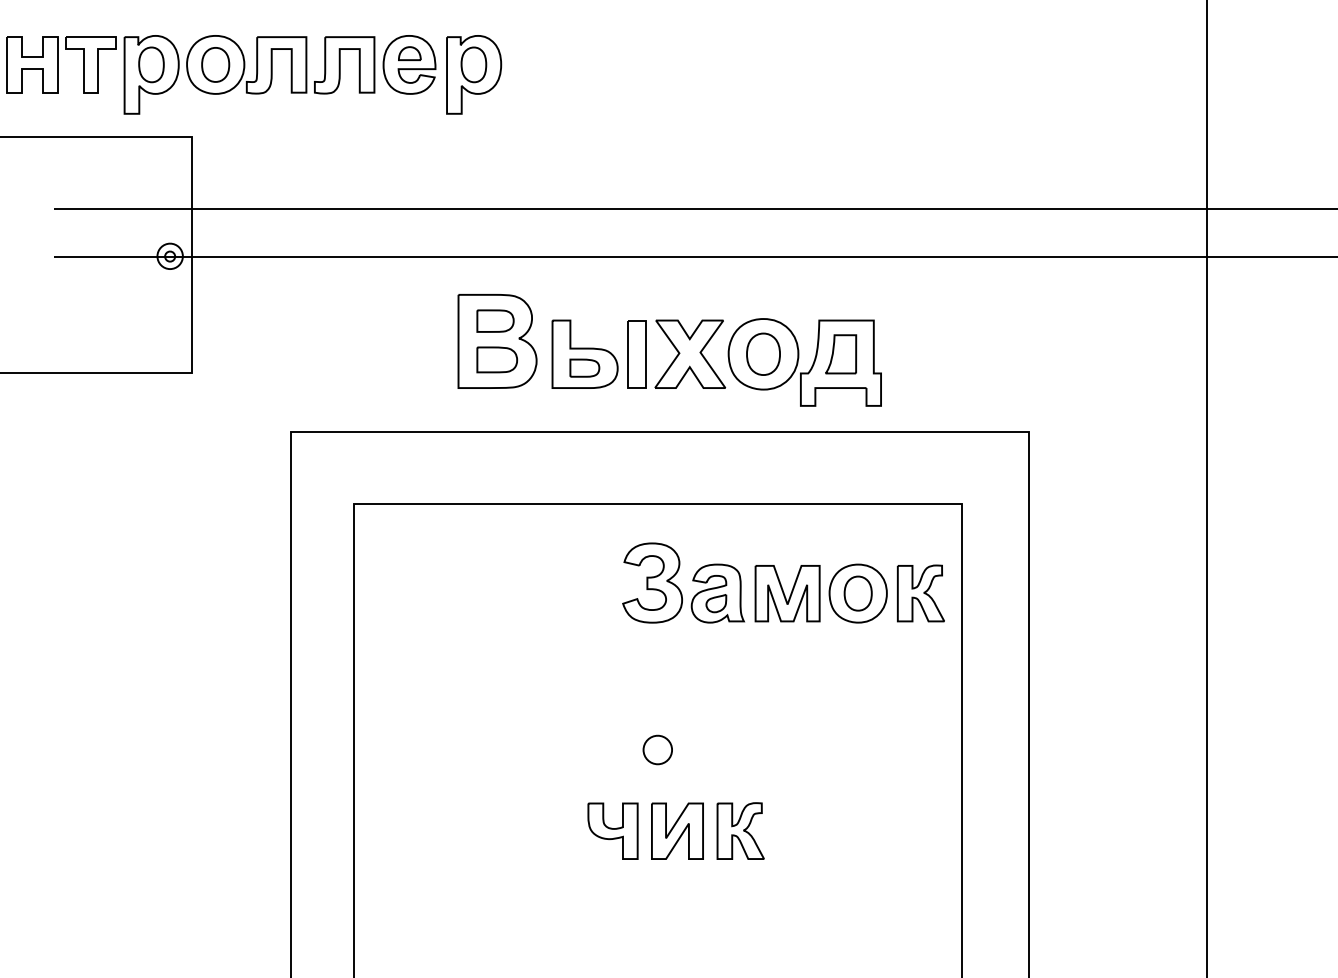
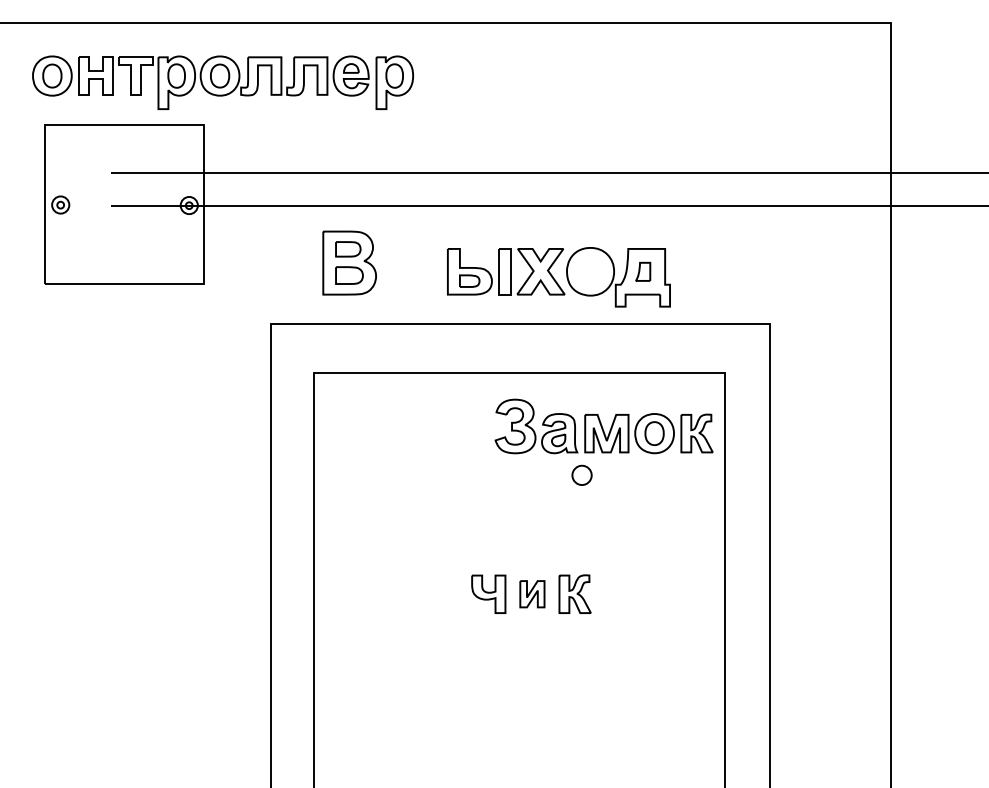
part: (497, 340) -> (349, 262), moved
part: (763, 353) -> (590, 271), removed
part: (841, 353) -> (643, 271), size x0.7
part: (656, 748) -> (581, 474), moved
part: (677, 830) -> (532, 593), size x0.7

